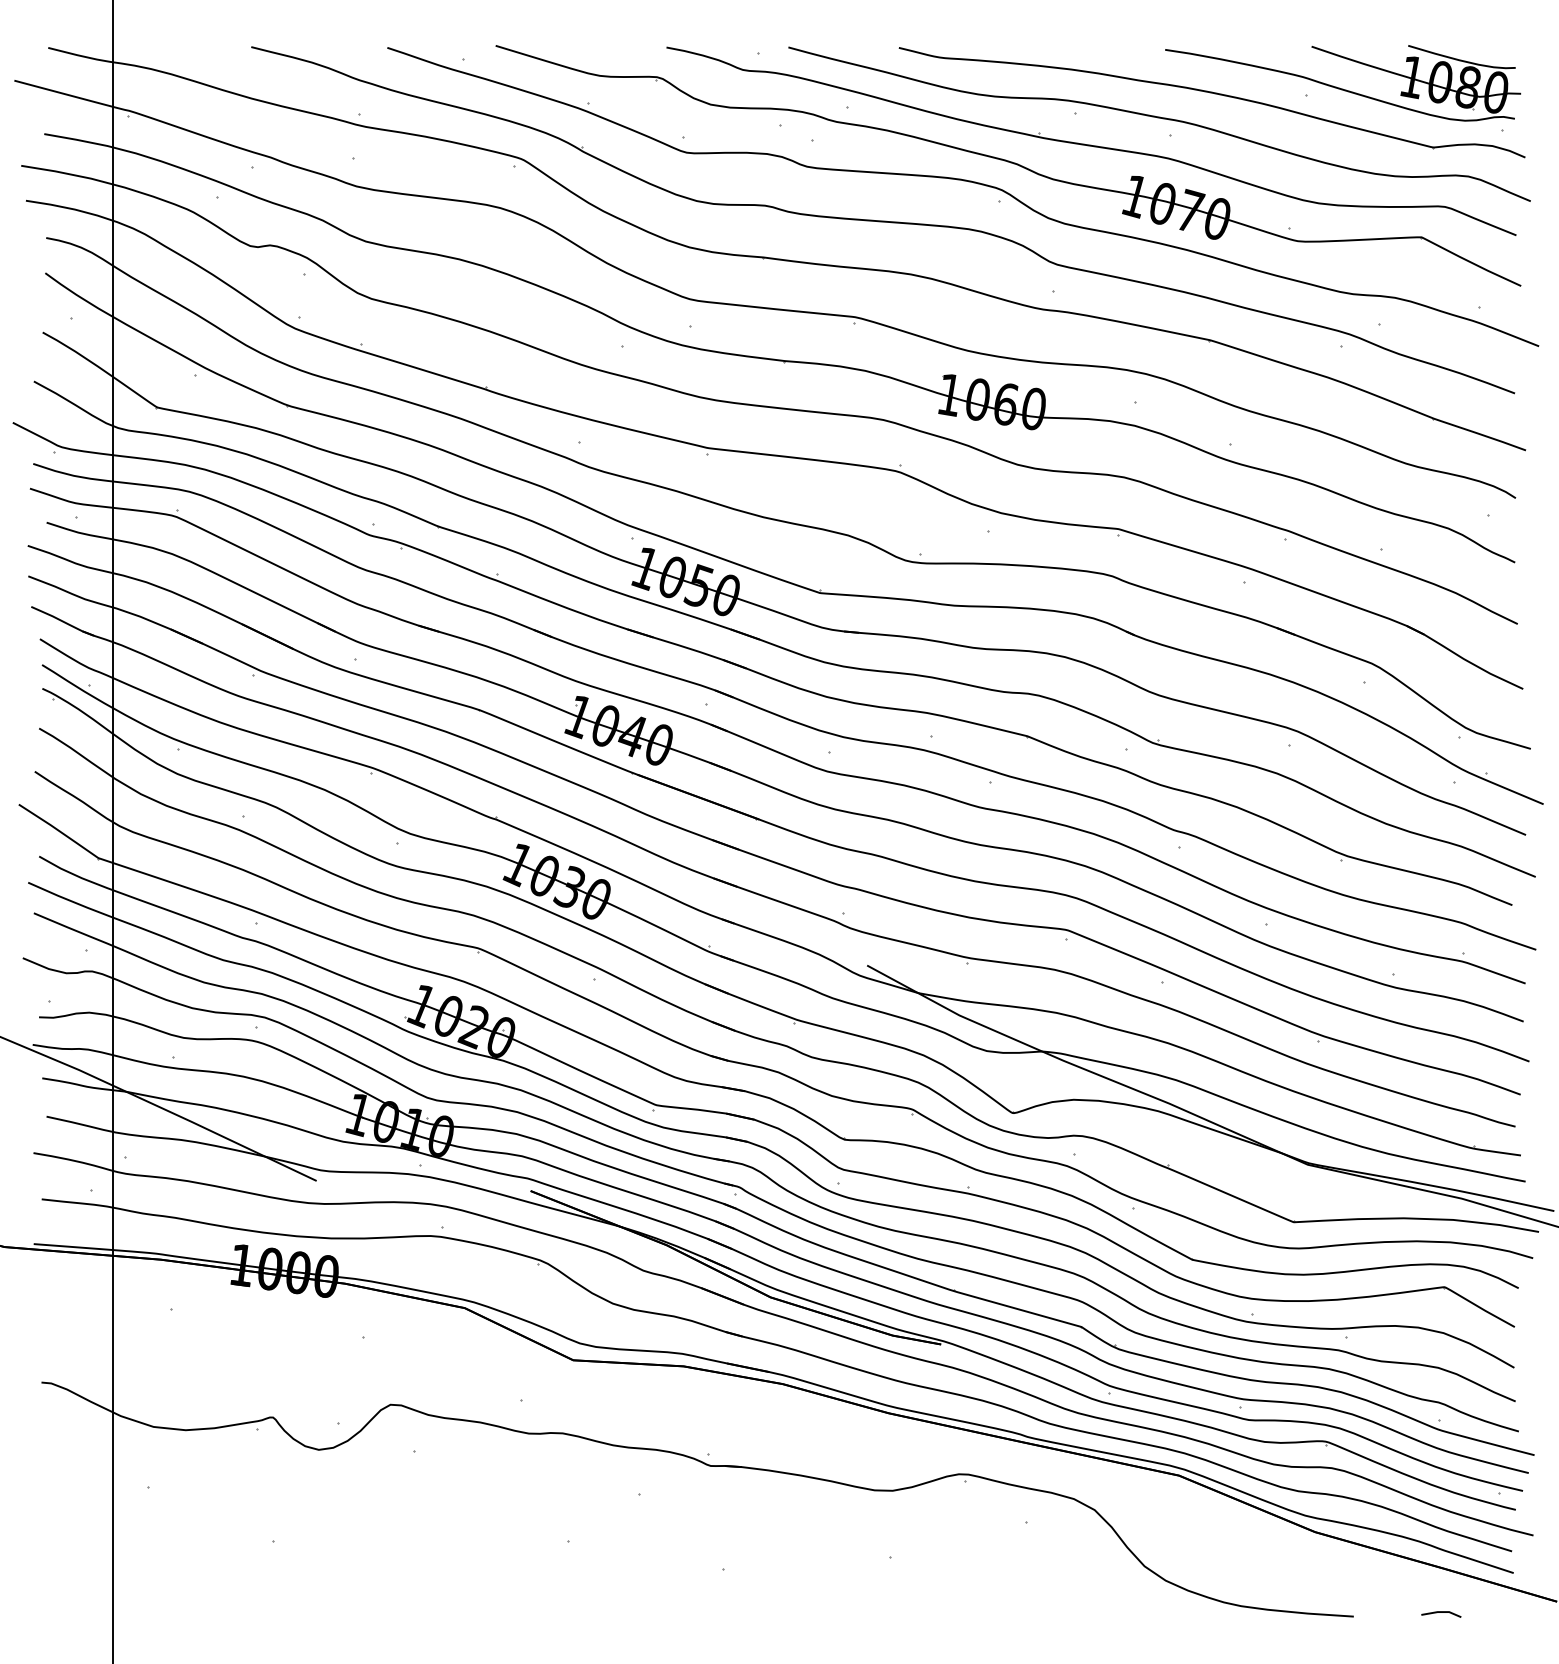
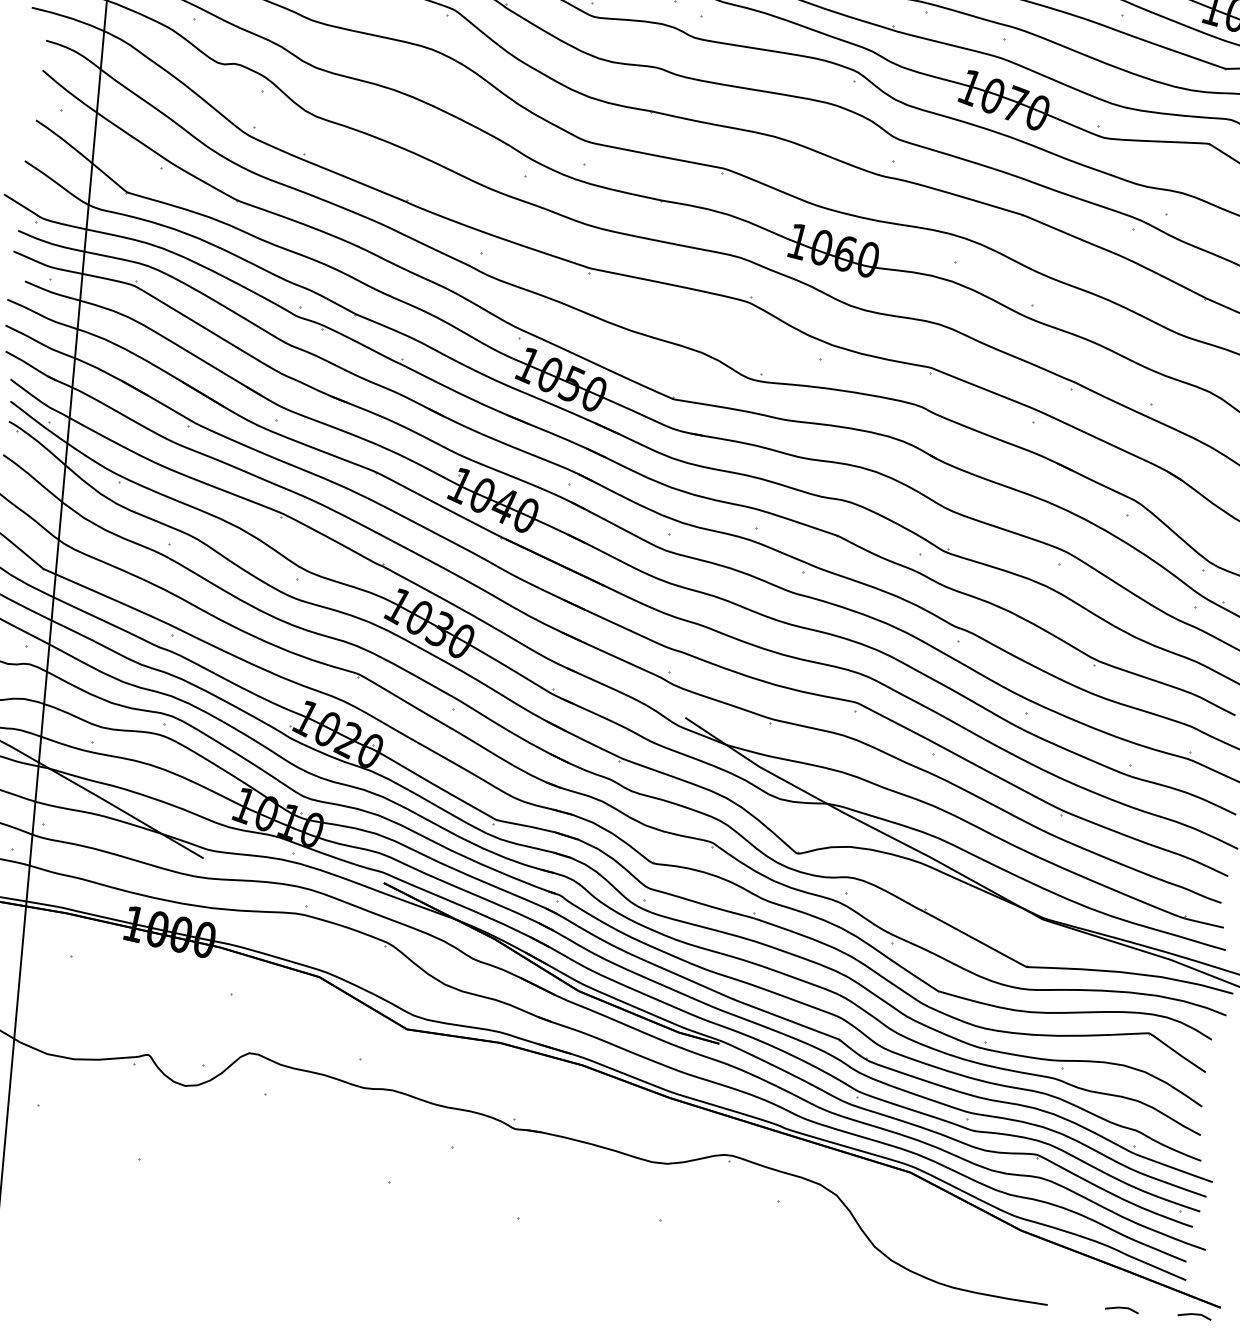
line: (1527, 1612) -> (1194, 1314), added

